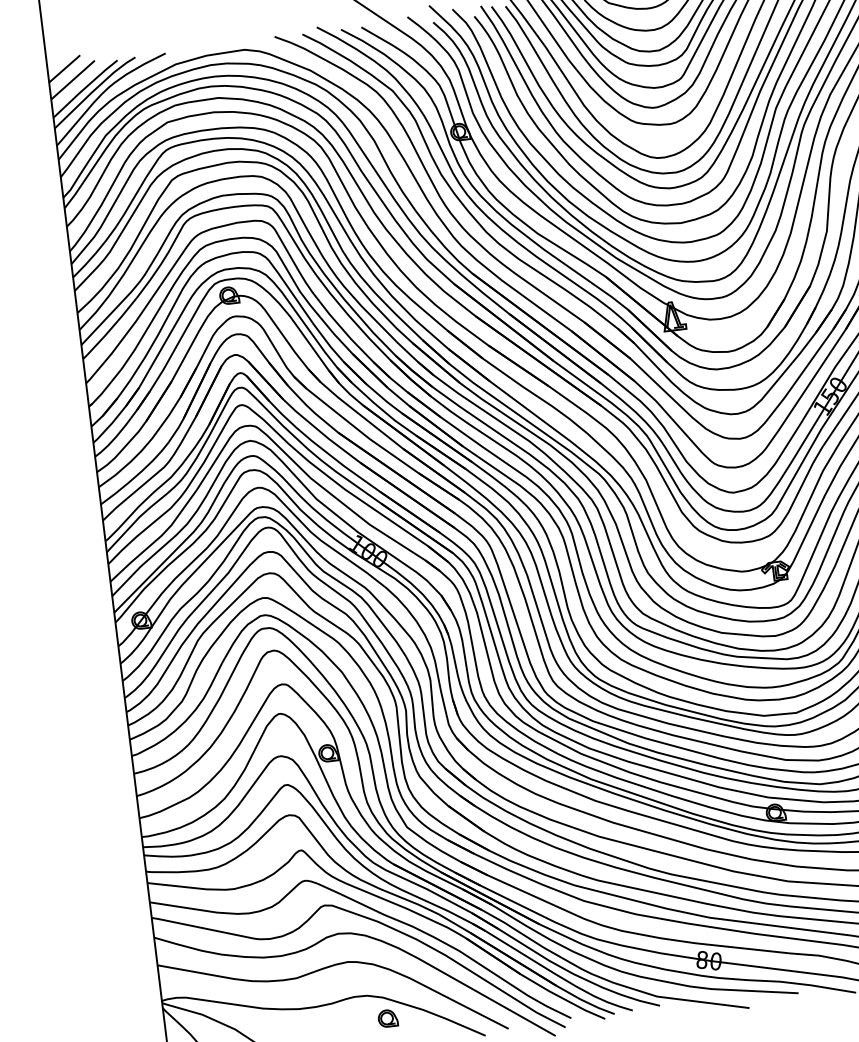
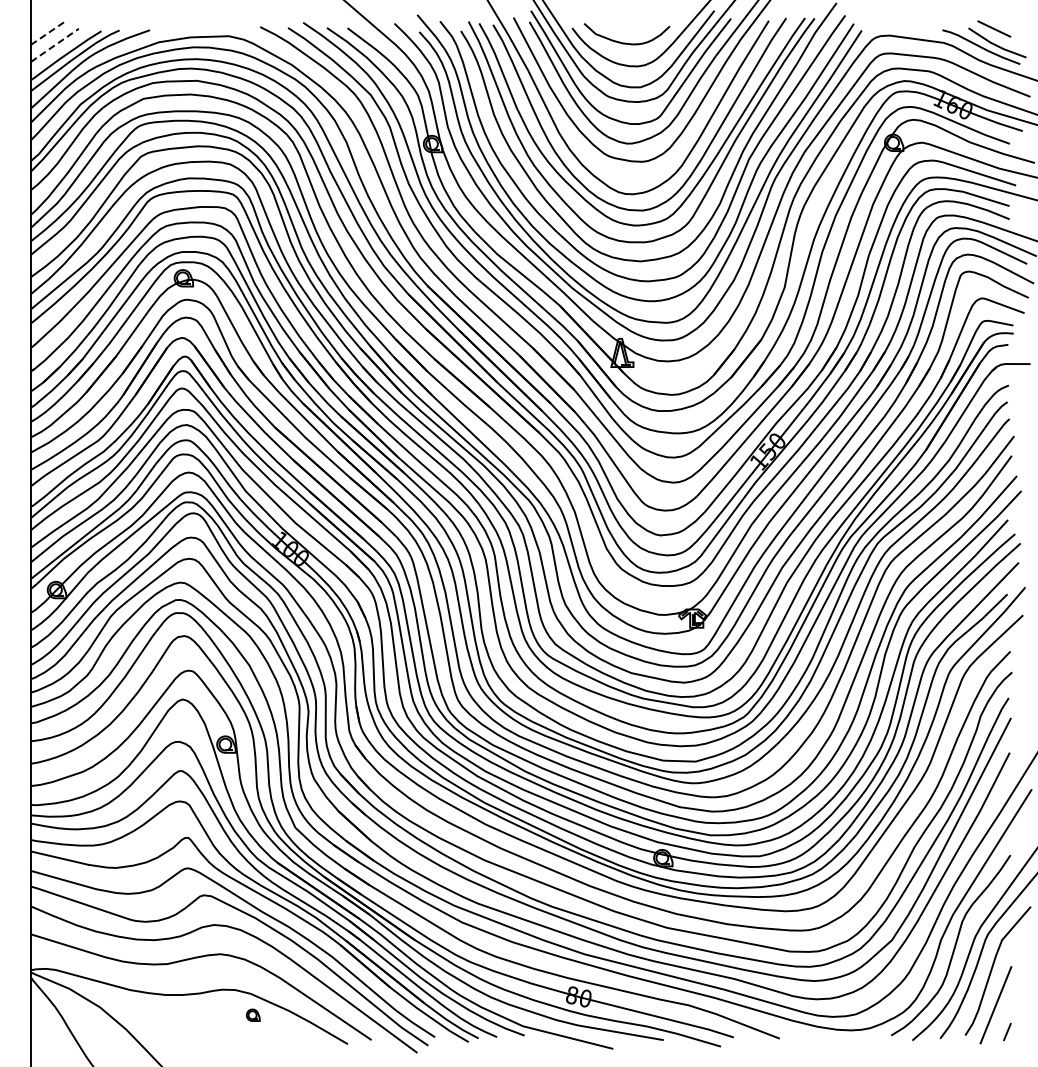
line: (64, 69) -> (47, 33), solid -> dashed
line: (73, 80) -> (55, 45), solid -> dashed
part: (388, 1018) -> (253, 1015), size x0.7

